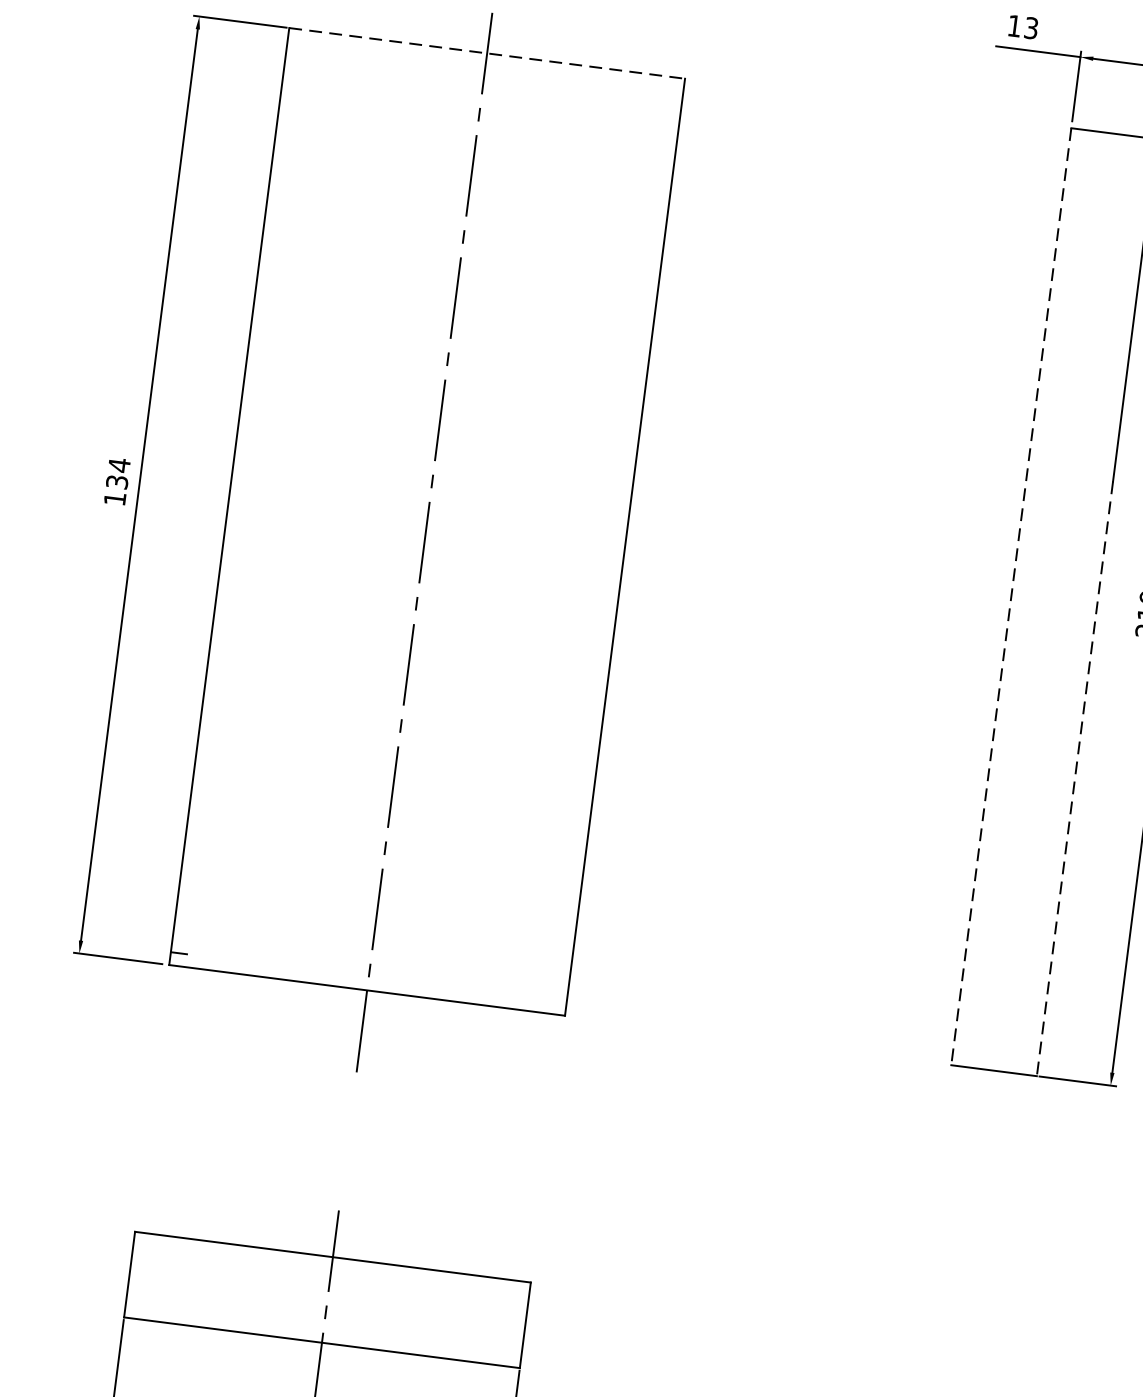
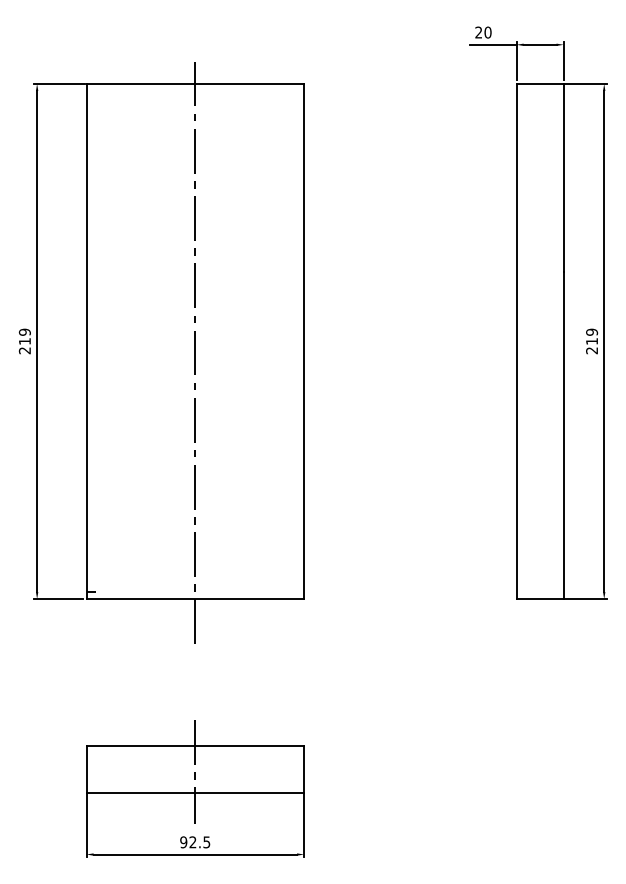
text: (1023, 27) -> (483, 32), 13 -> 20
line: (487, 52) -> (195, 83), dashed -> solid
text: (116, 482) -> (24, 341), 134 -> 219
line: (1011, 596) -> (516, 341), dashed -> solid
line: (1074, 778) -> (563, 435), dashed -> solid

